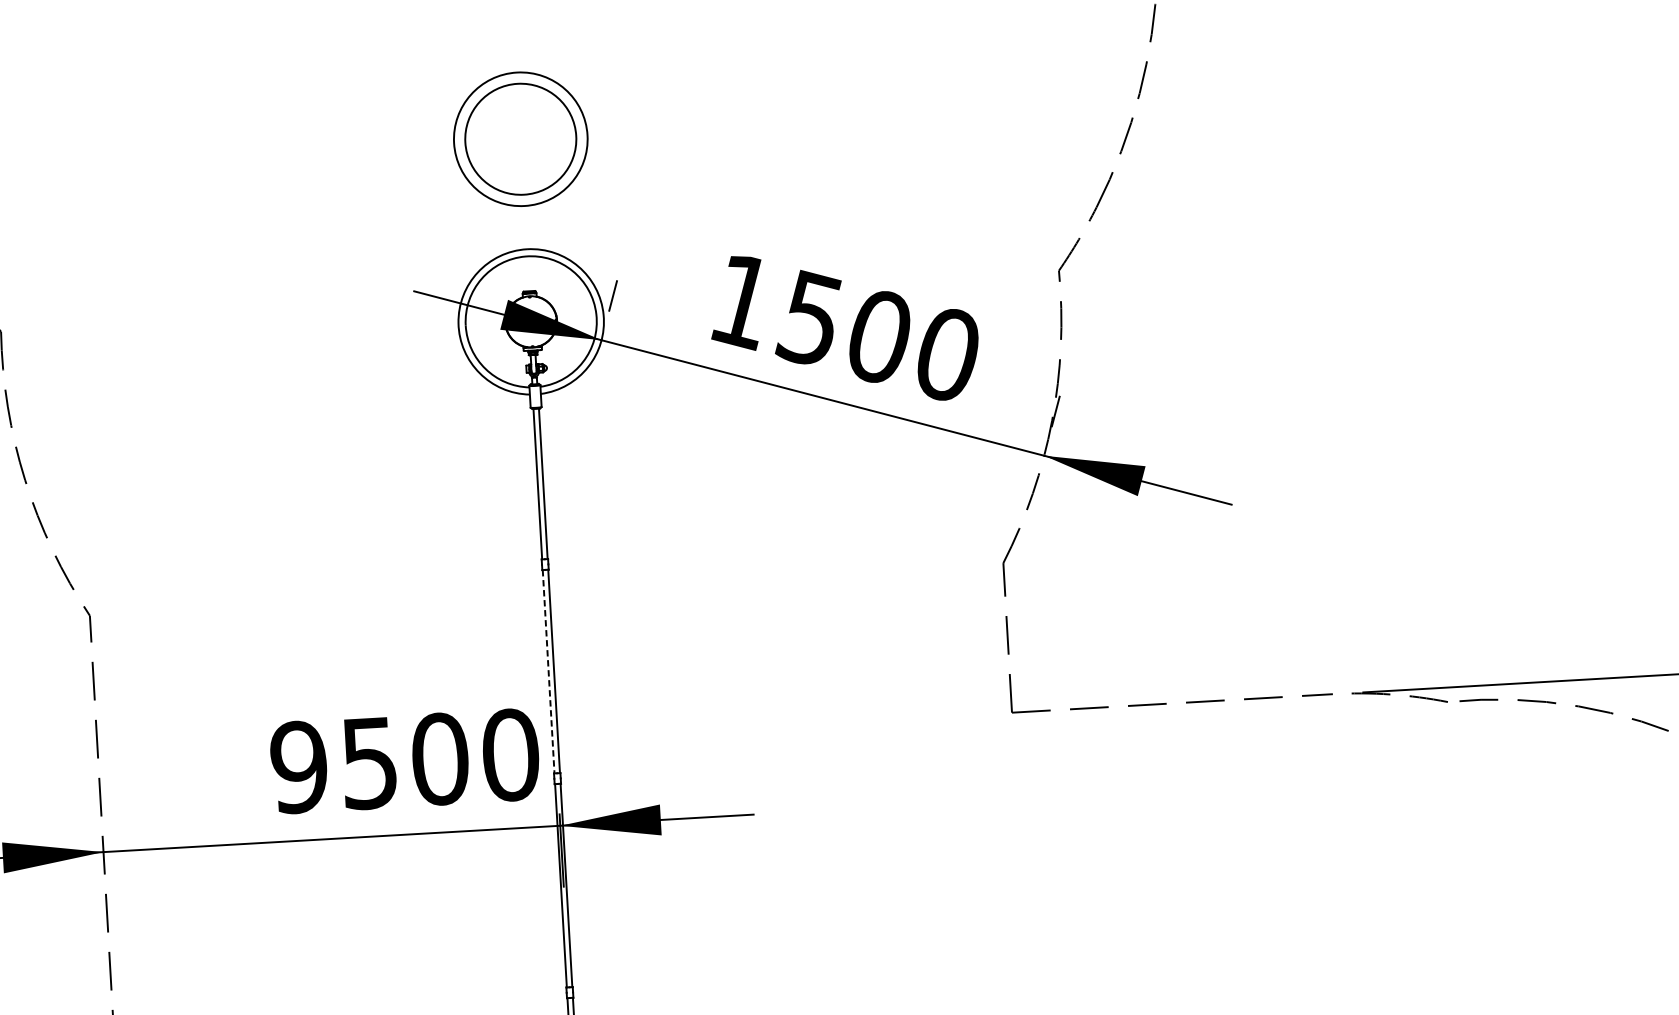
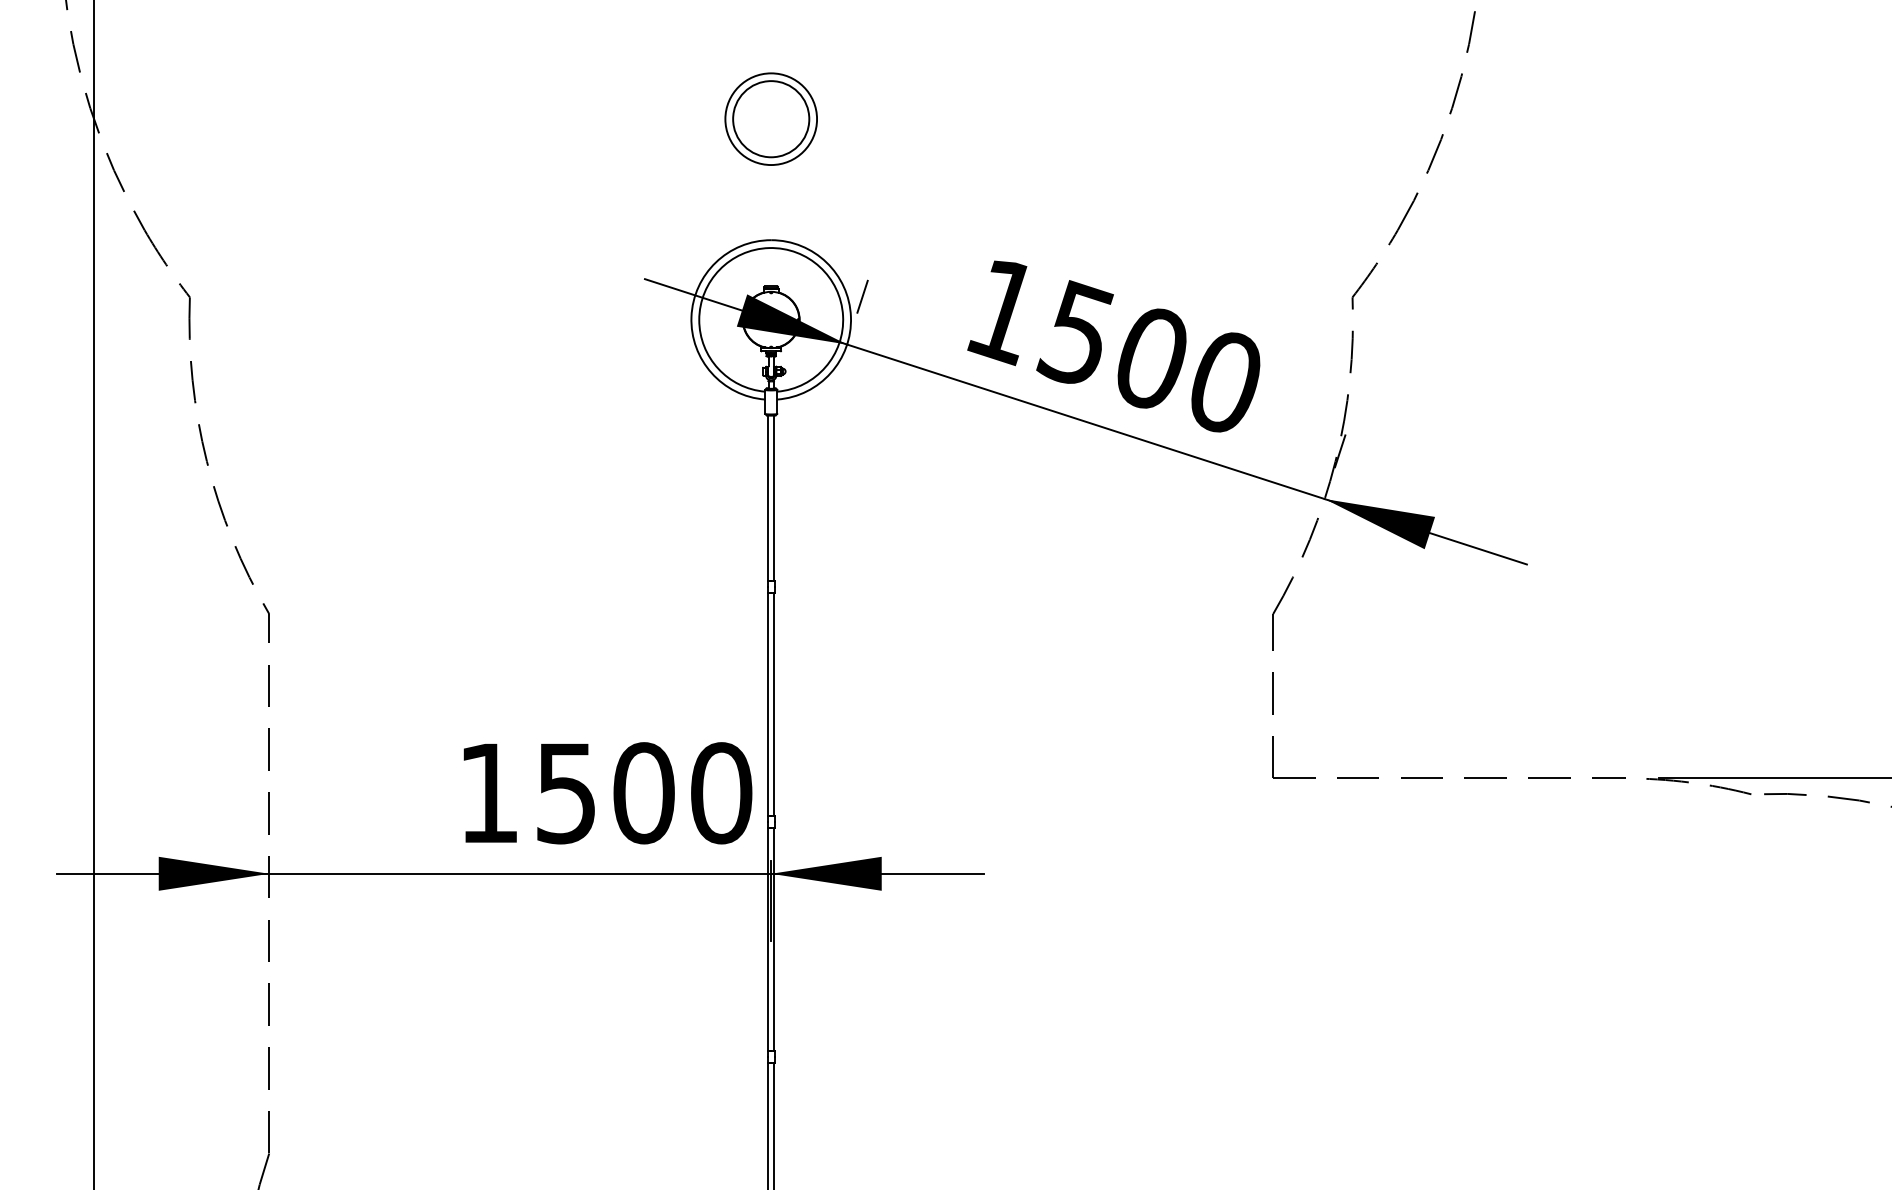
part: (519, 138) -> (770, 118), size x0.62
line: (548, 671) -> (768, 704), dashed -> solid
text: (298, 767) -> (488, 793), 9500 -> 1500

